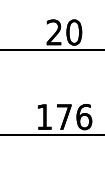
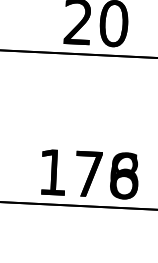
text: (84, 116) -> (124, 174), 176 -> 178

